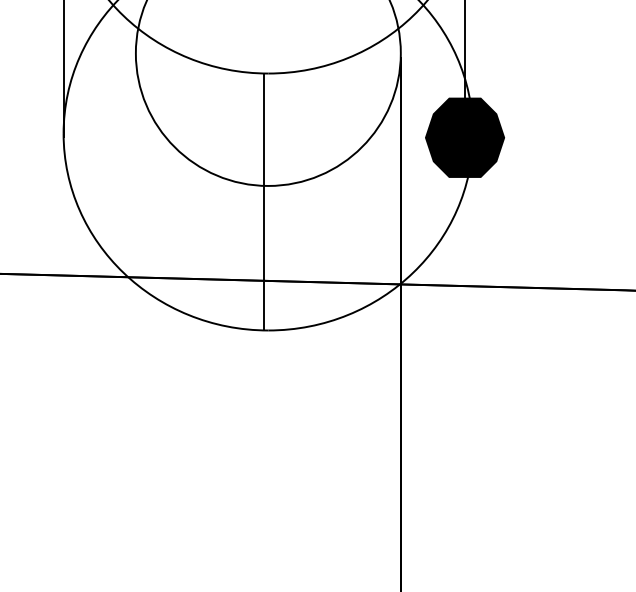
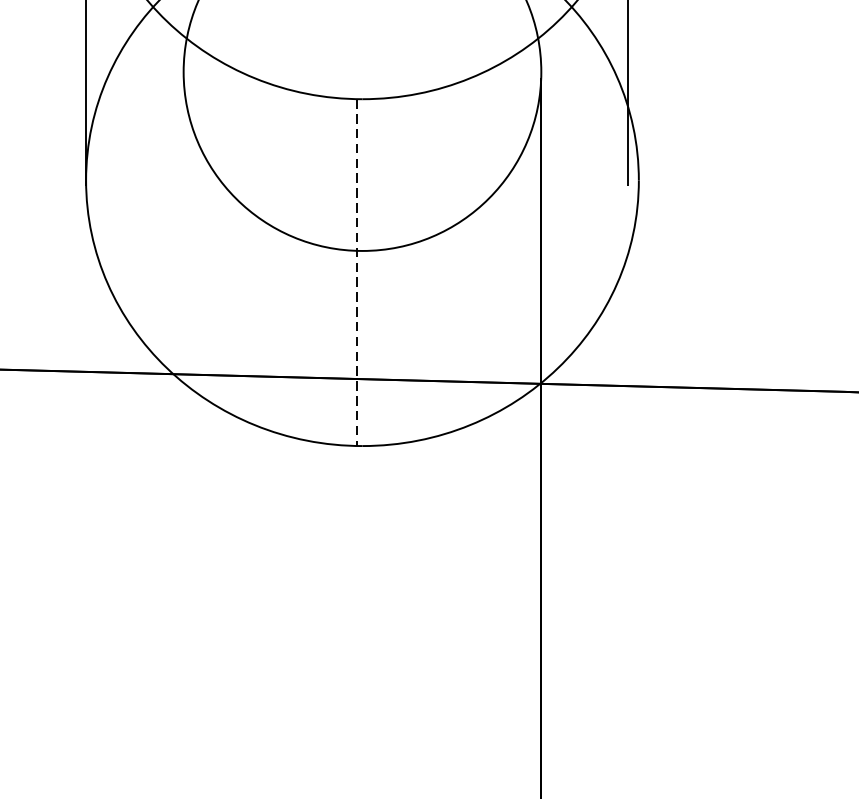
fill: (464, 137) -> (627, 185), removed
line: (264, 202) -> (357, 273), solid -> dashed

